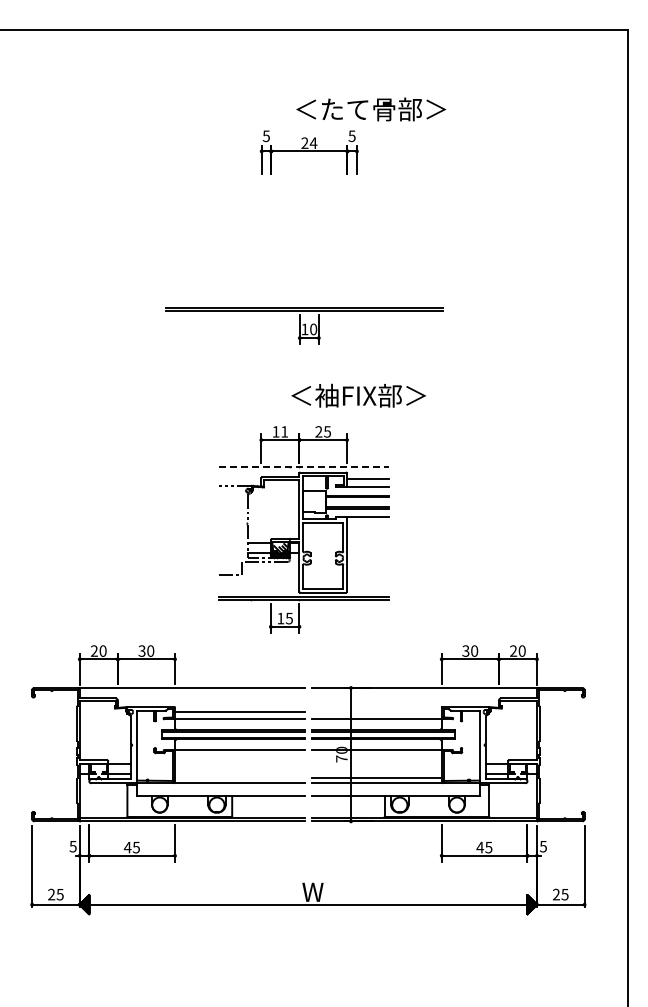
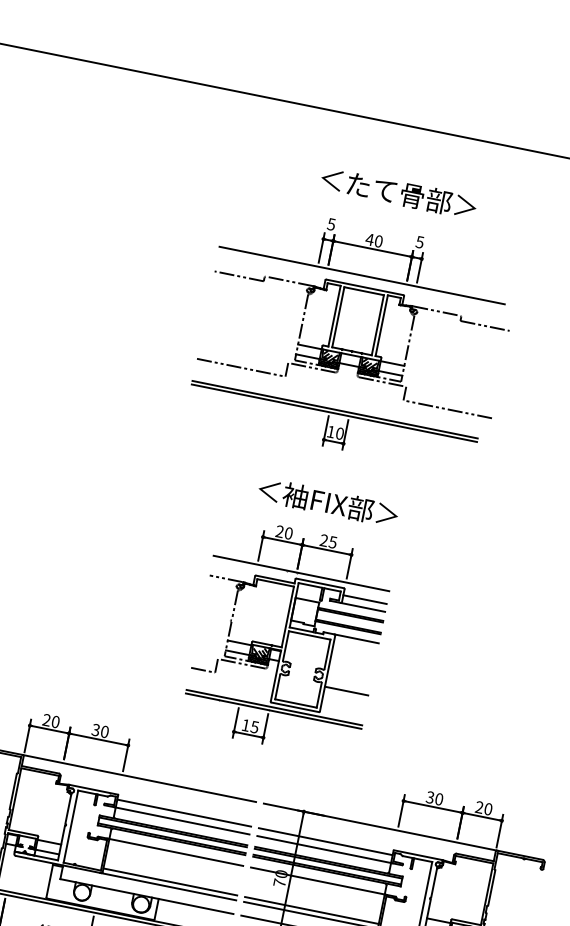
text: (371, 109) -> (399, 193), moved
text: (309, 143) -> (374, 240), 24 -> 40
line: (304, 178) -> (362, 275), added
part: (308, 237) -> (353, 337), added
text: (358, 395) -> (328, 502), moved
text: (280, 431) -> (284, 532), 11 -> 20
line: (304, 466) -> (302, 573), dashed -> solid
line: (368, 567) -> (347, 690), added
line: (376, 711) -> (325, 841), added
line: (239, 778) -> (169, 881), added

